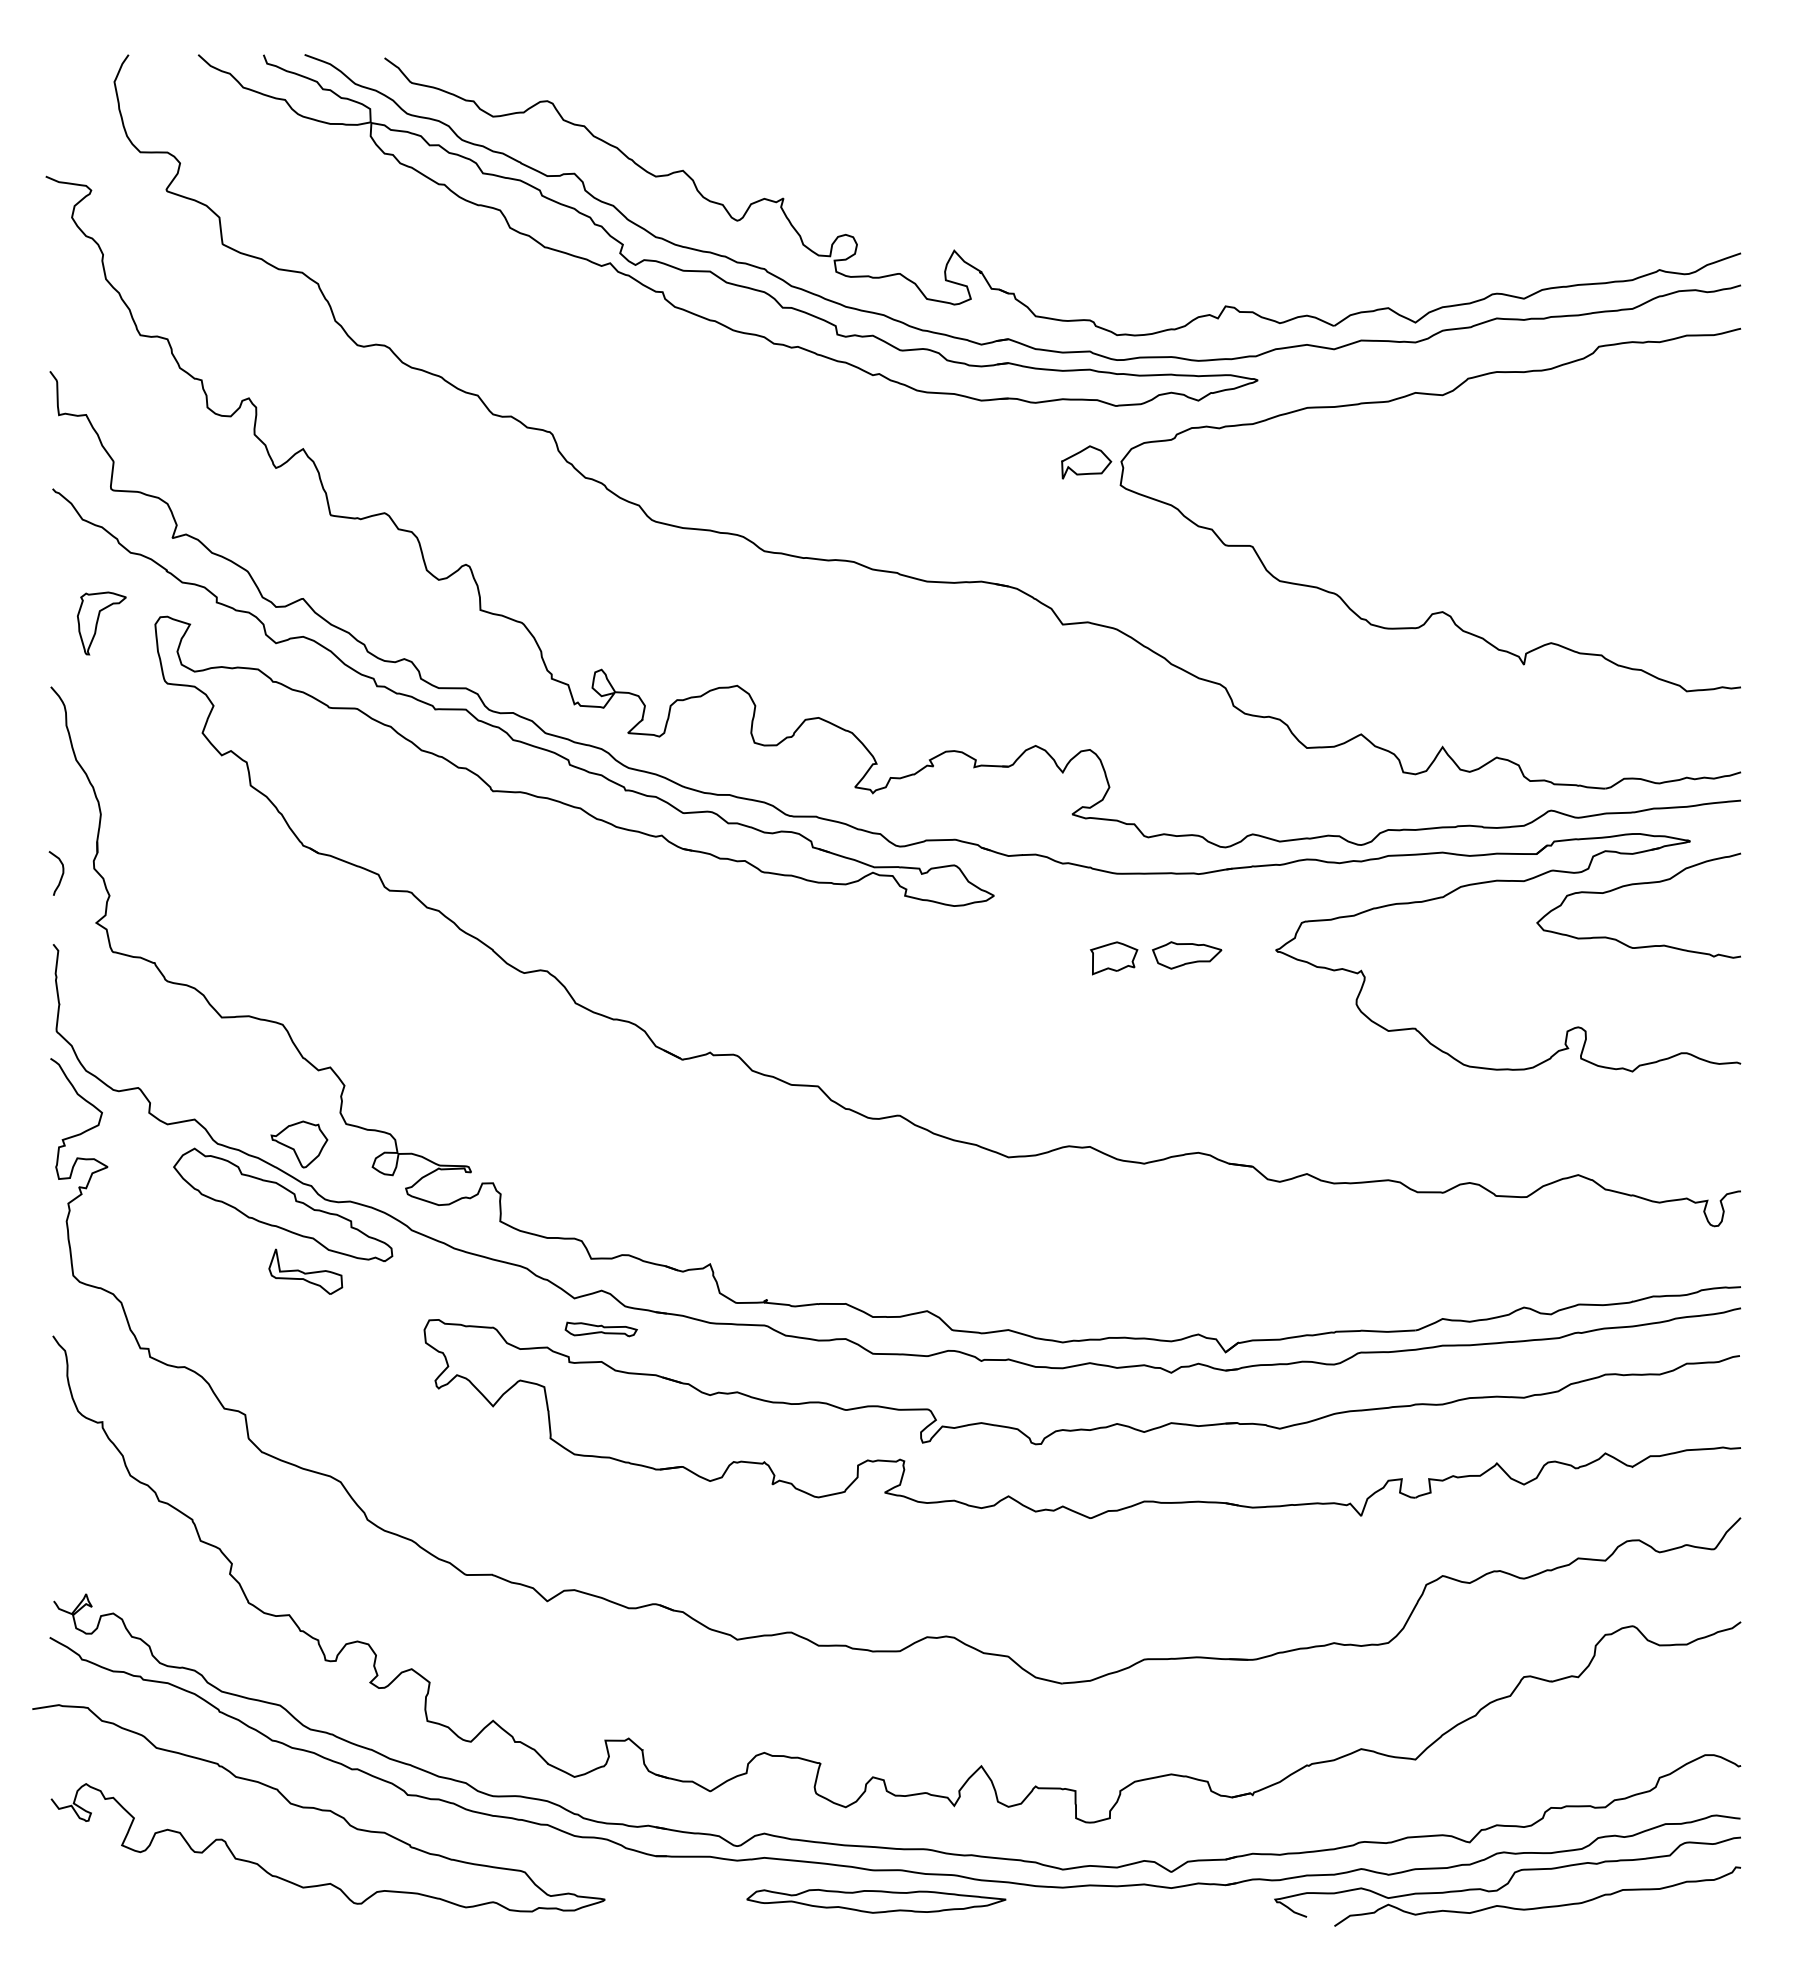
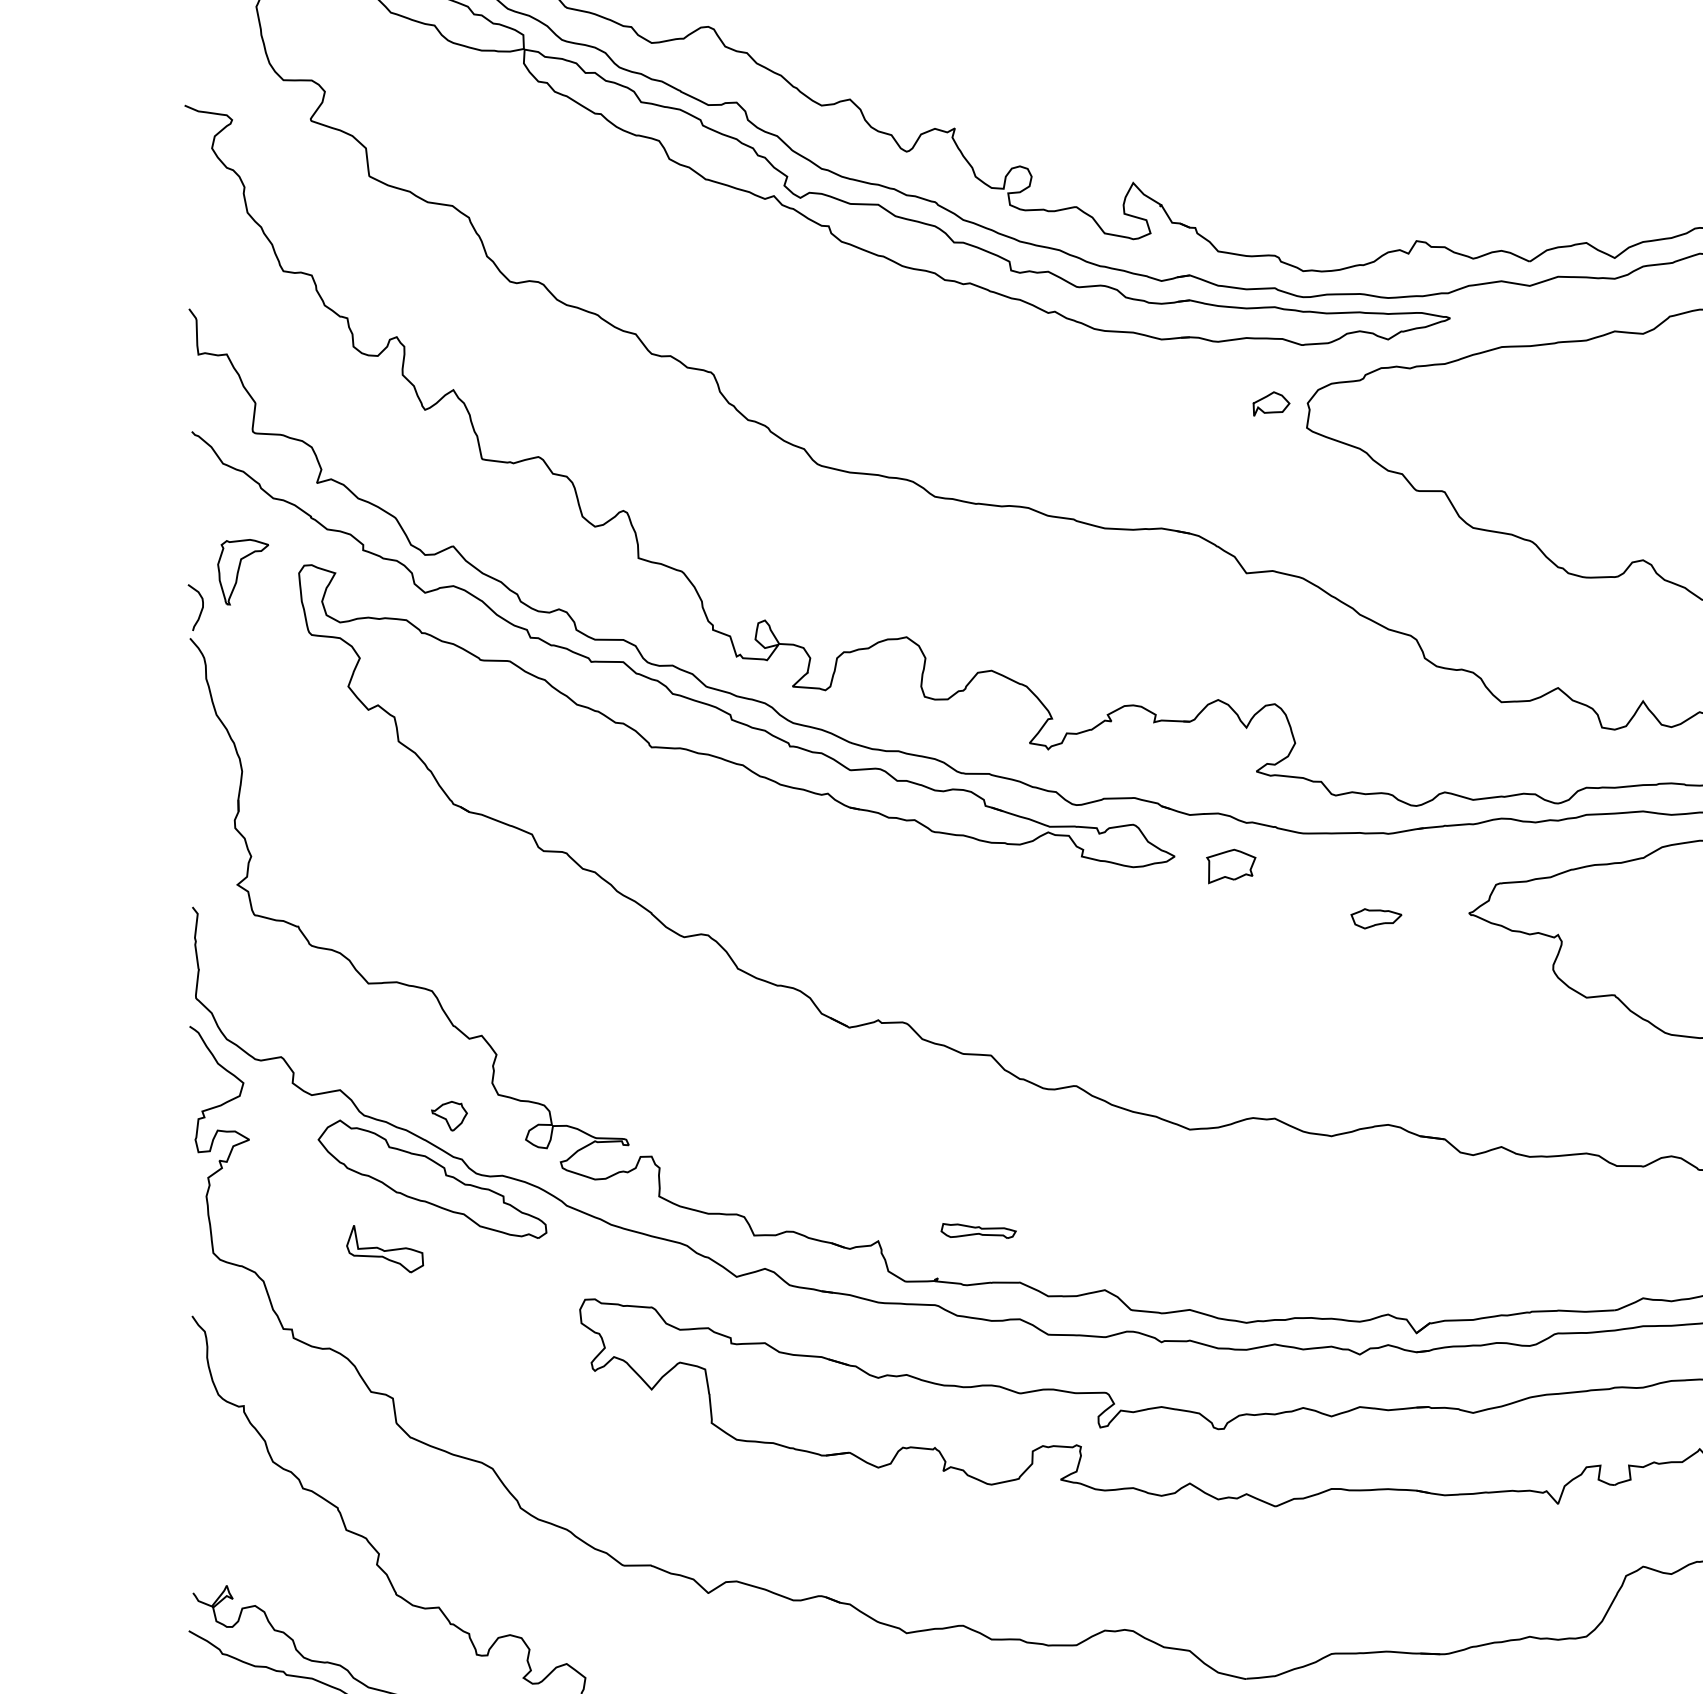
part: (1086, 462) -> (1271, 404), size x0.7
curve: (61, 874) -> (201, 608), moved
part: (1187, 955) -> (1376, 918), size x0.7
part: (1114, 958) -> (1231, 866), moved
part: (299, 1144) -> (449, 1116), size x0.6
part: (305, 1271) -> (384, 1248), moved
part: (600, 1329) -> (977, 1231), moved

